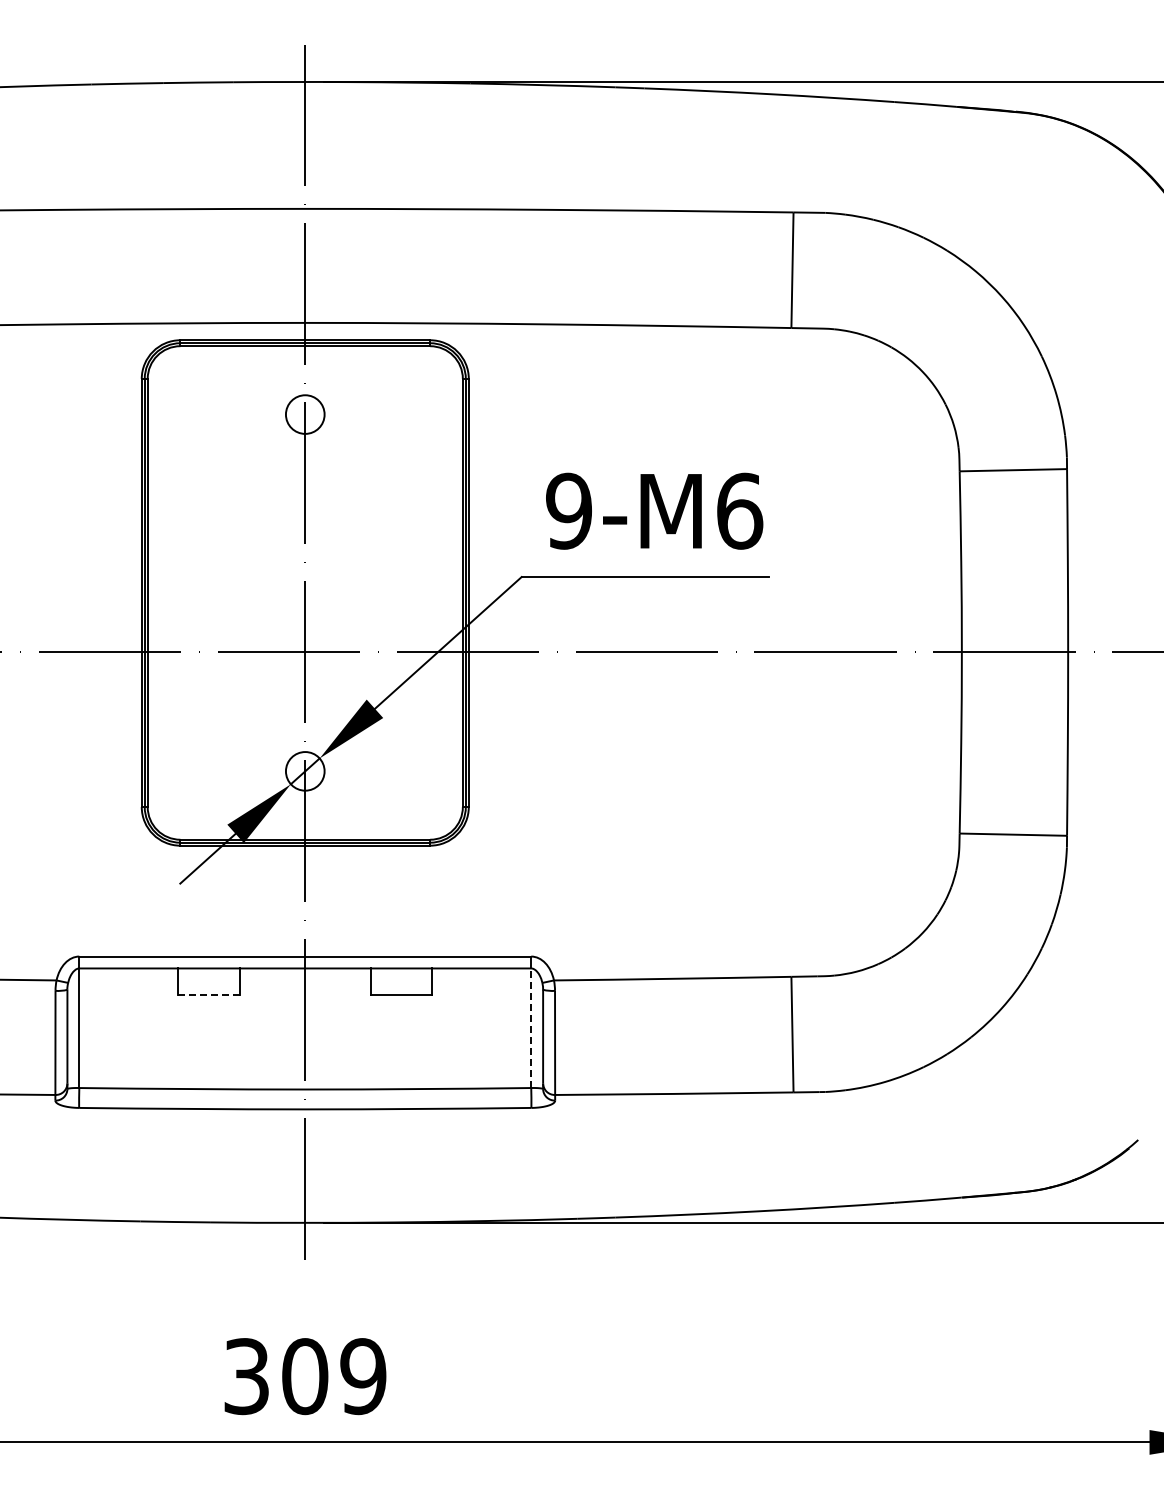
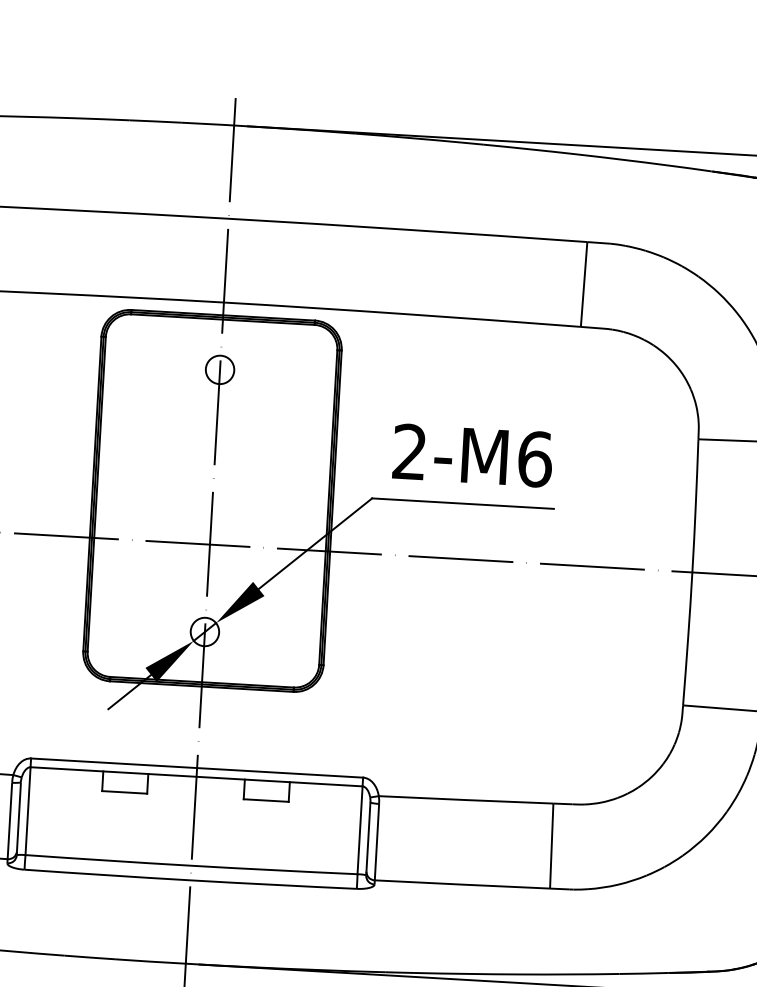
text: (568, 510) -> (409, 451), 9-M6 -> 2-M6
line: (208, 995) -> (124, 792), dashed -> solid
line: (531, 1028) -> (360, 830), dashed -> solid

